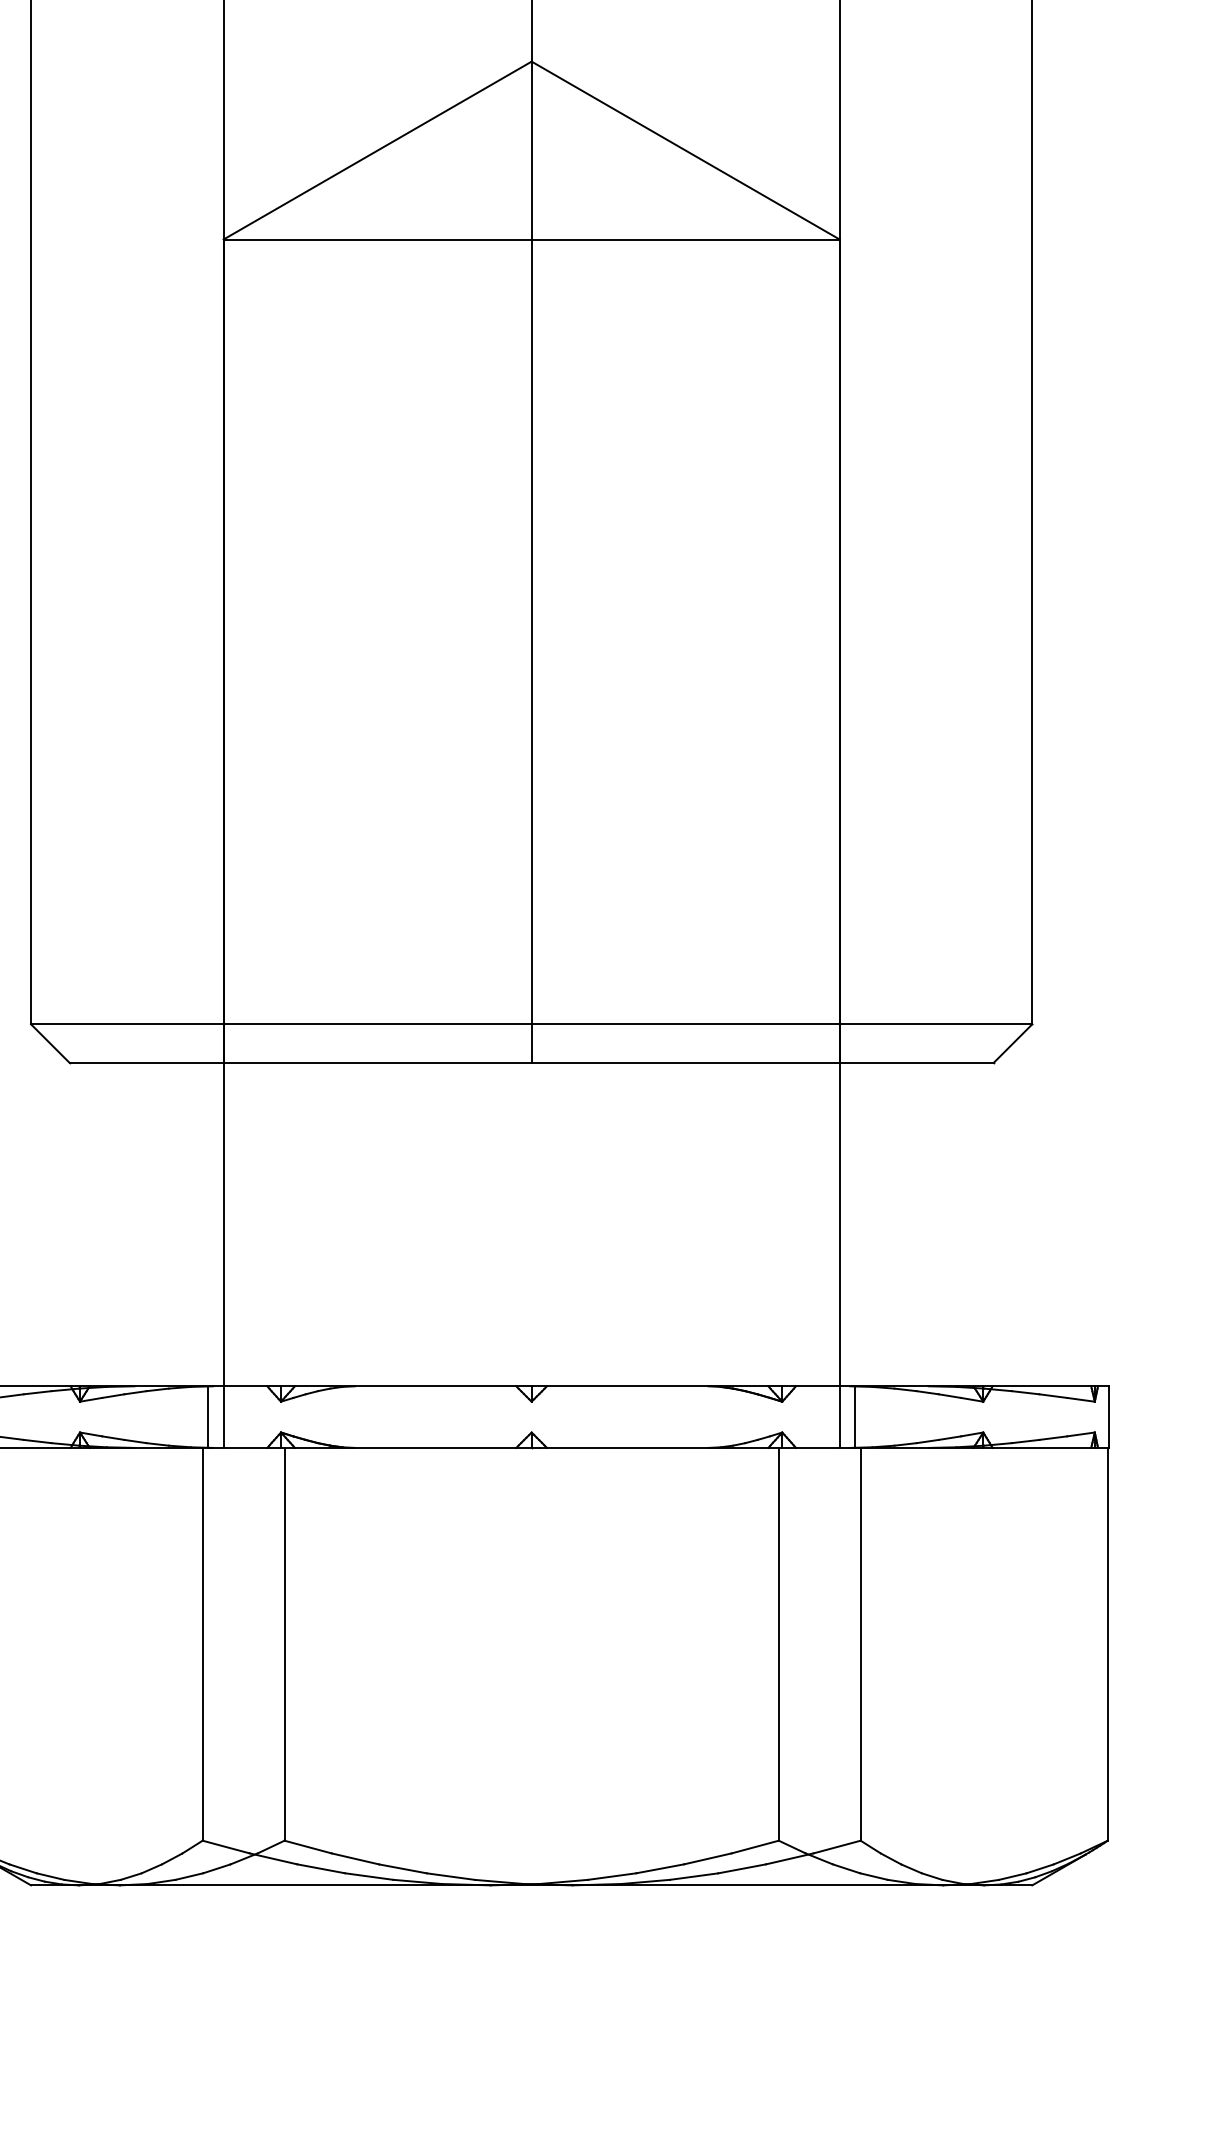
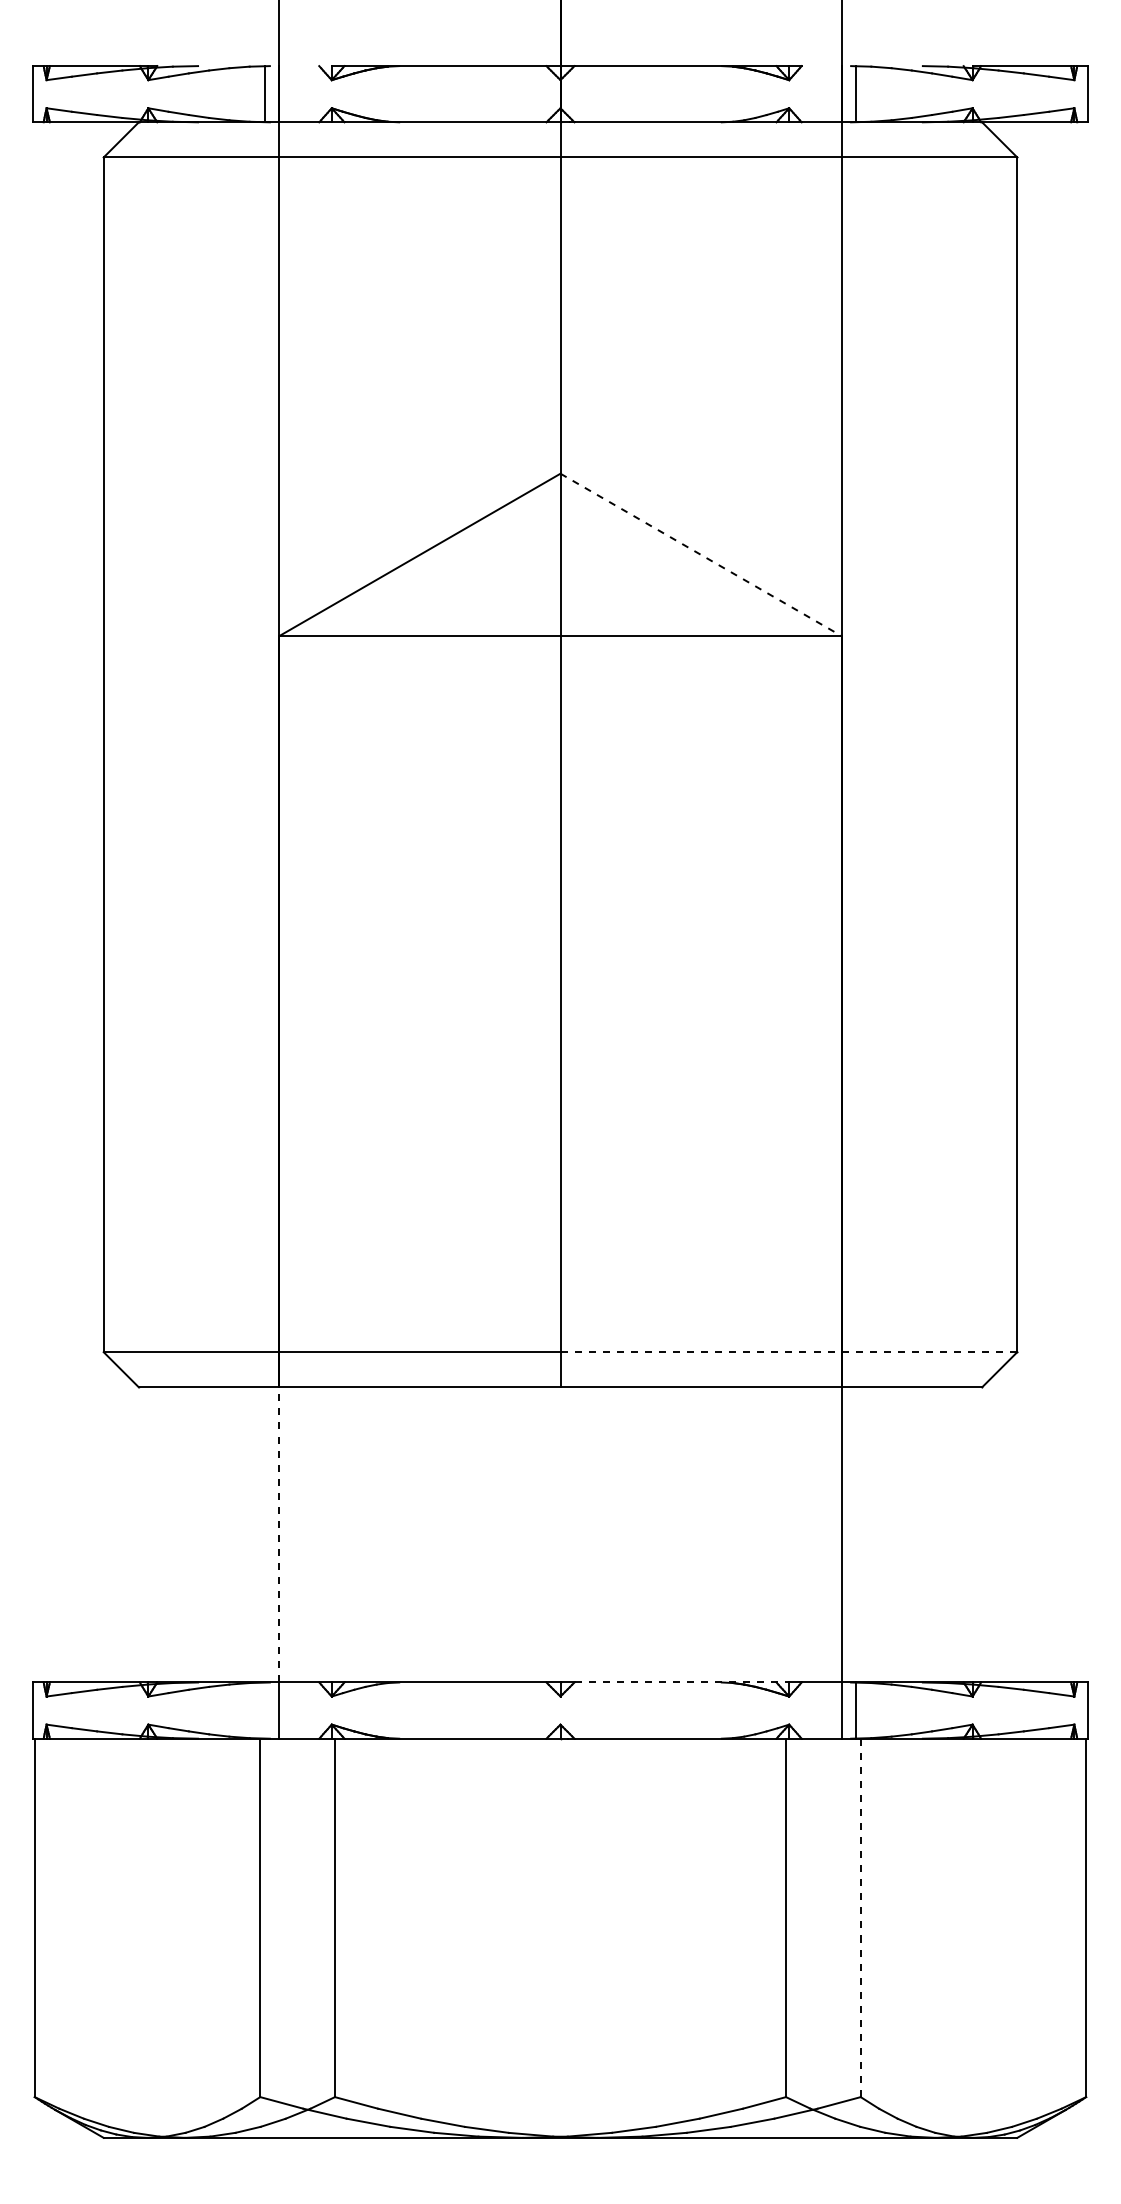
line: (686, 151) -> (701, 555), solid -> dashed
line: (781, 1024) -> (788, 1352), solid -> dashed
line: (223, 1224) -> (279, 1534), solid -> dashed
line: (665, 1386) -> (682, 1682), solid -> dashed
line: (208, 1417) -> (265, 1710), removed
line: (860, 1643) -> (860, 1917), solid -> dashed

